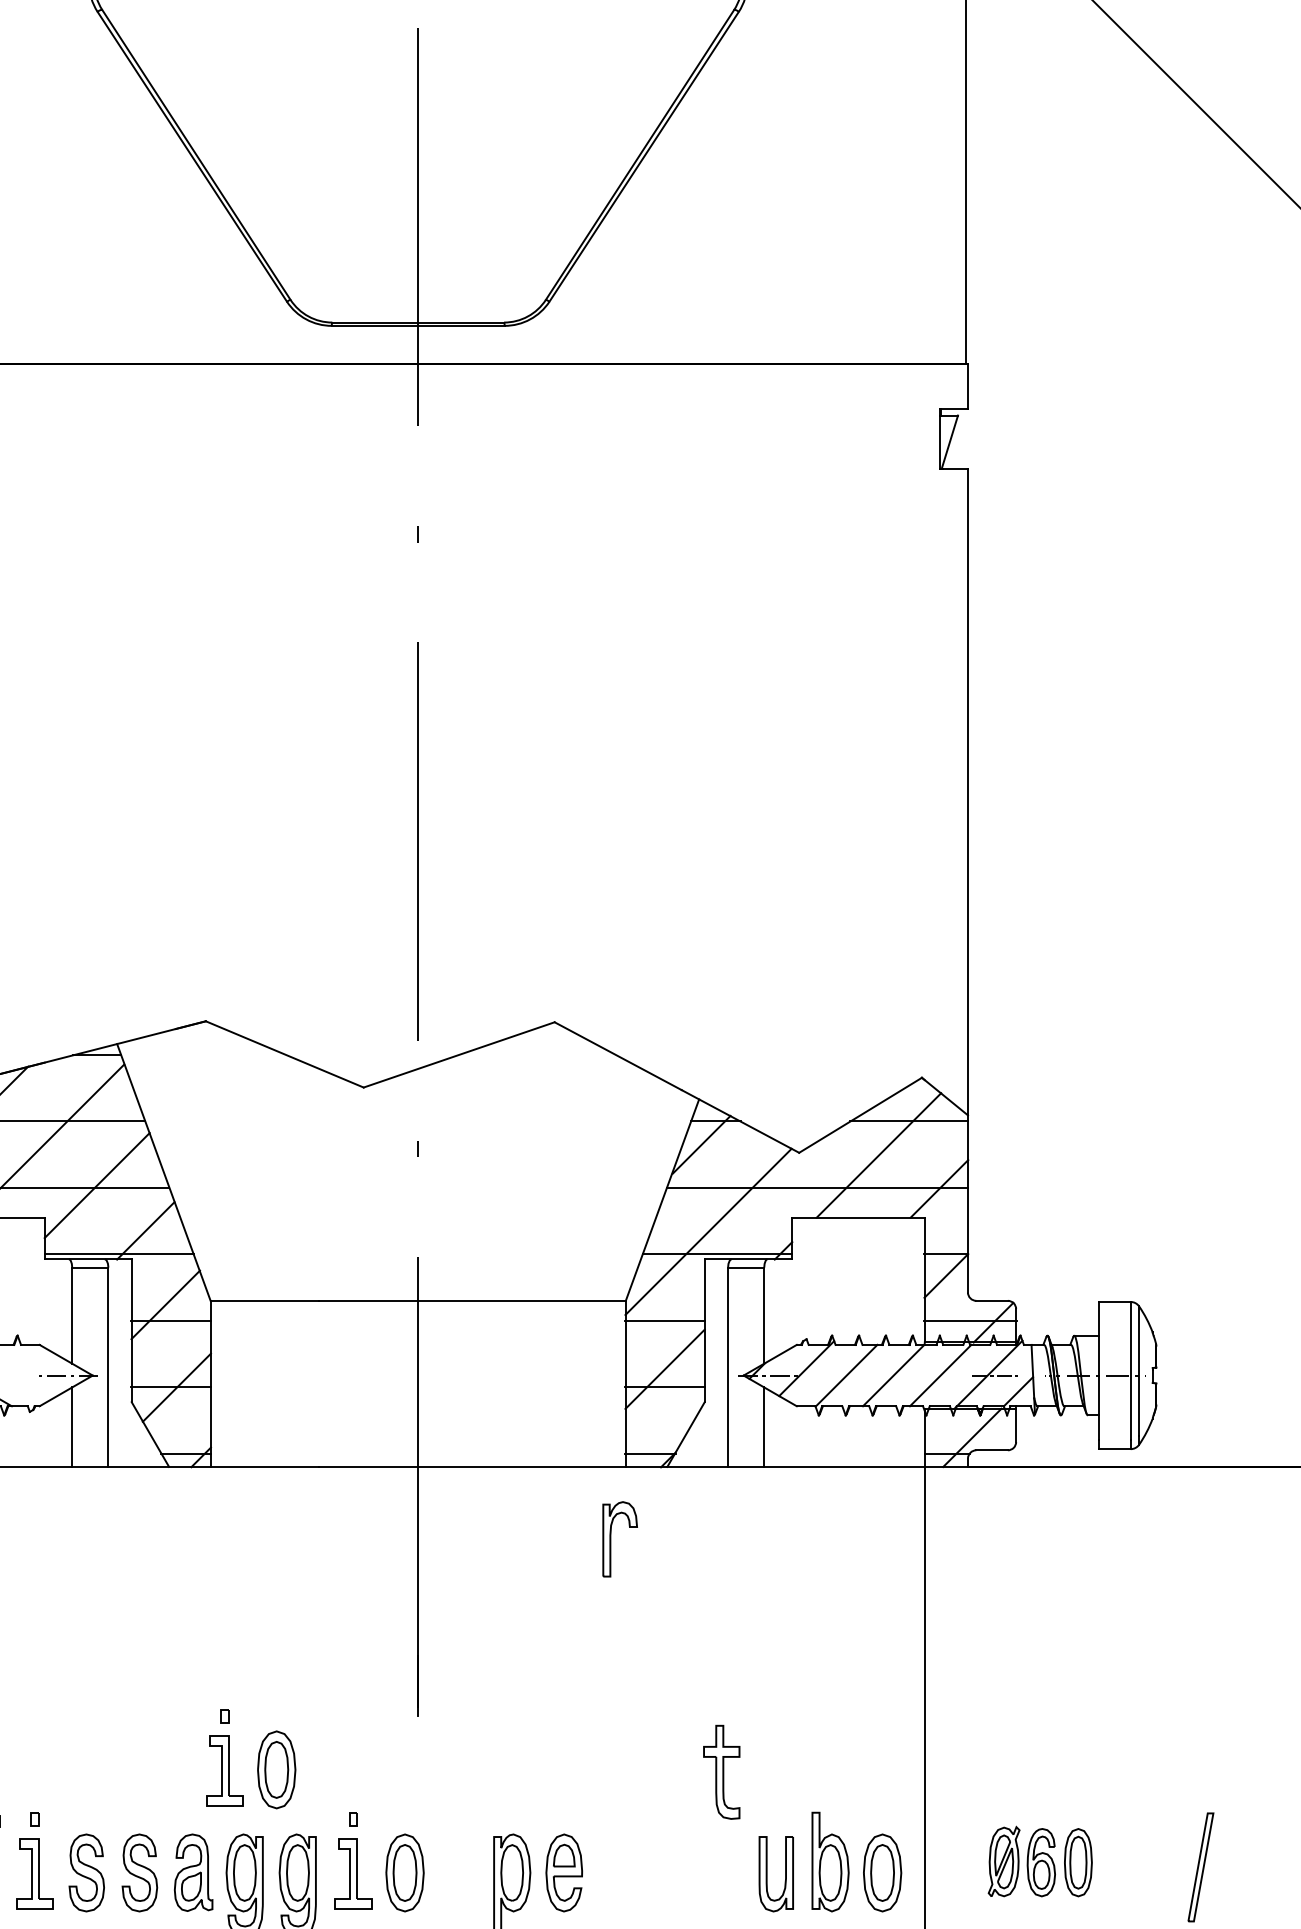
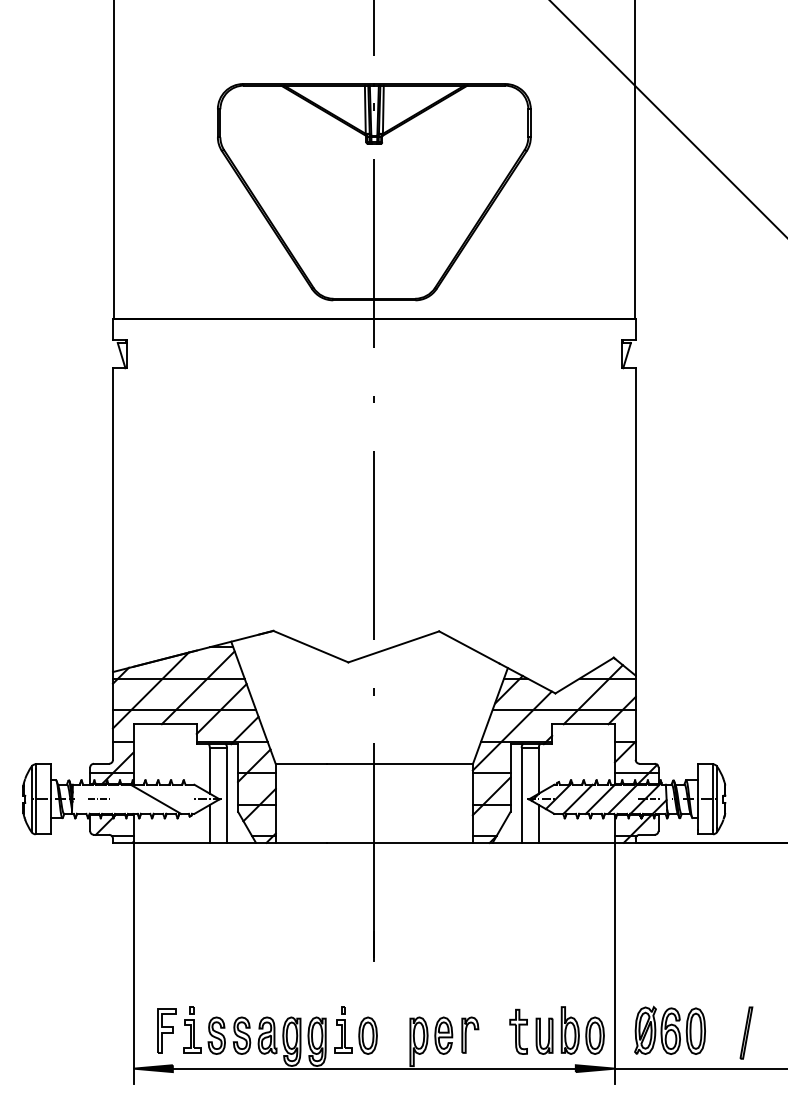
part: (620, 1537) -> (470, 1034), moved
part: (250, 1758) -> (294, 981), removed
part: (721, 1771) -> (518, 1031), moved
part: (1039, 1859) -> (669, 1029), size x1.43

